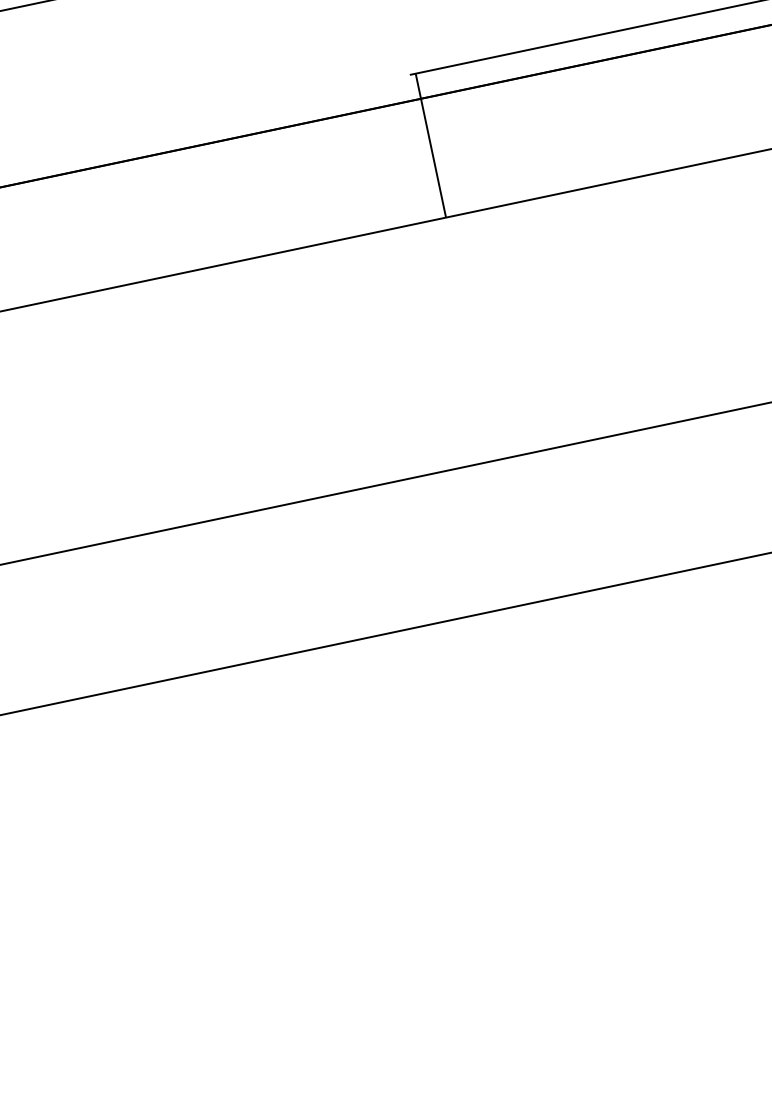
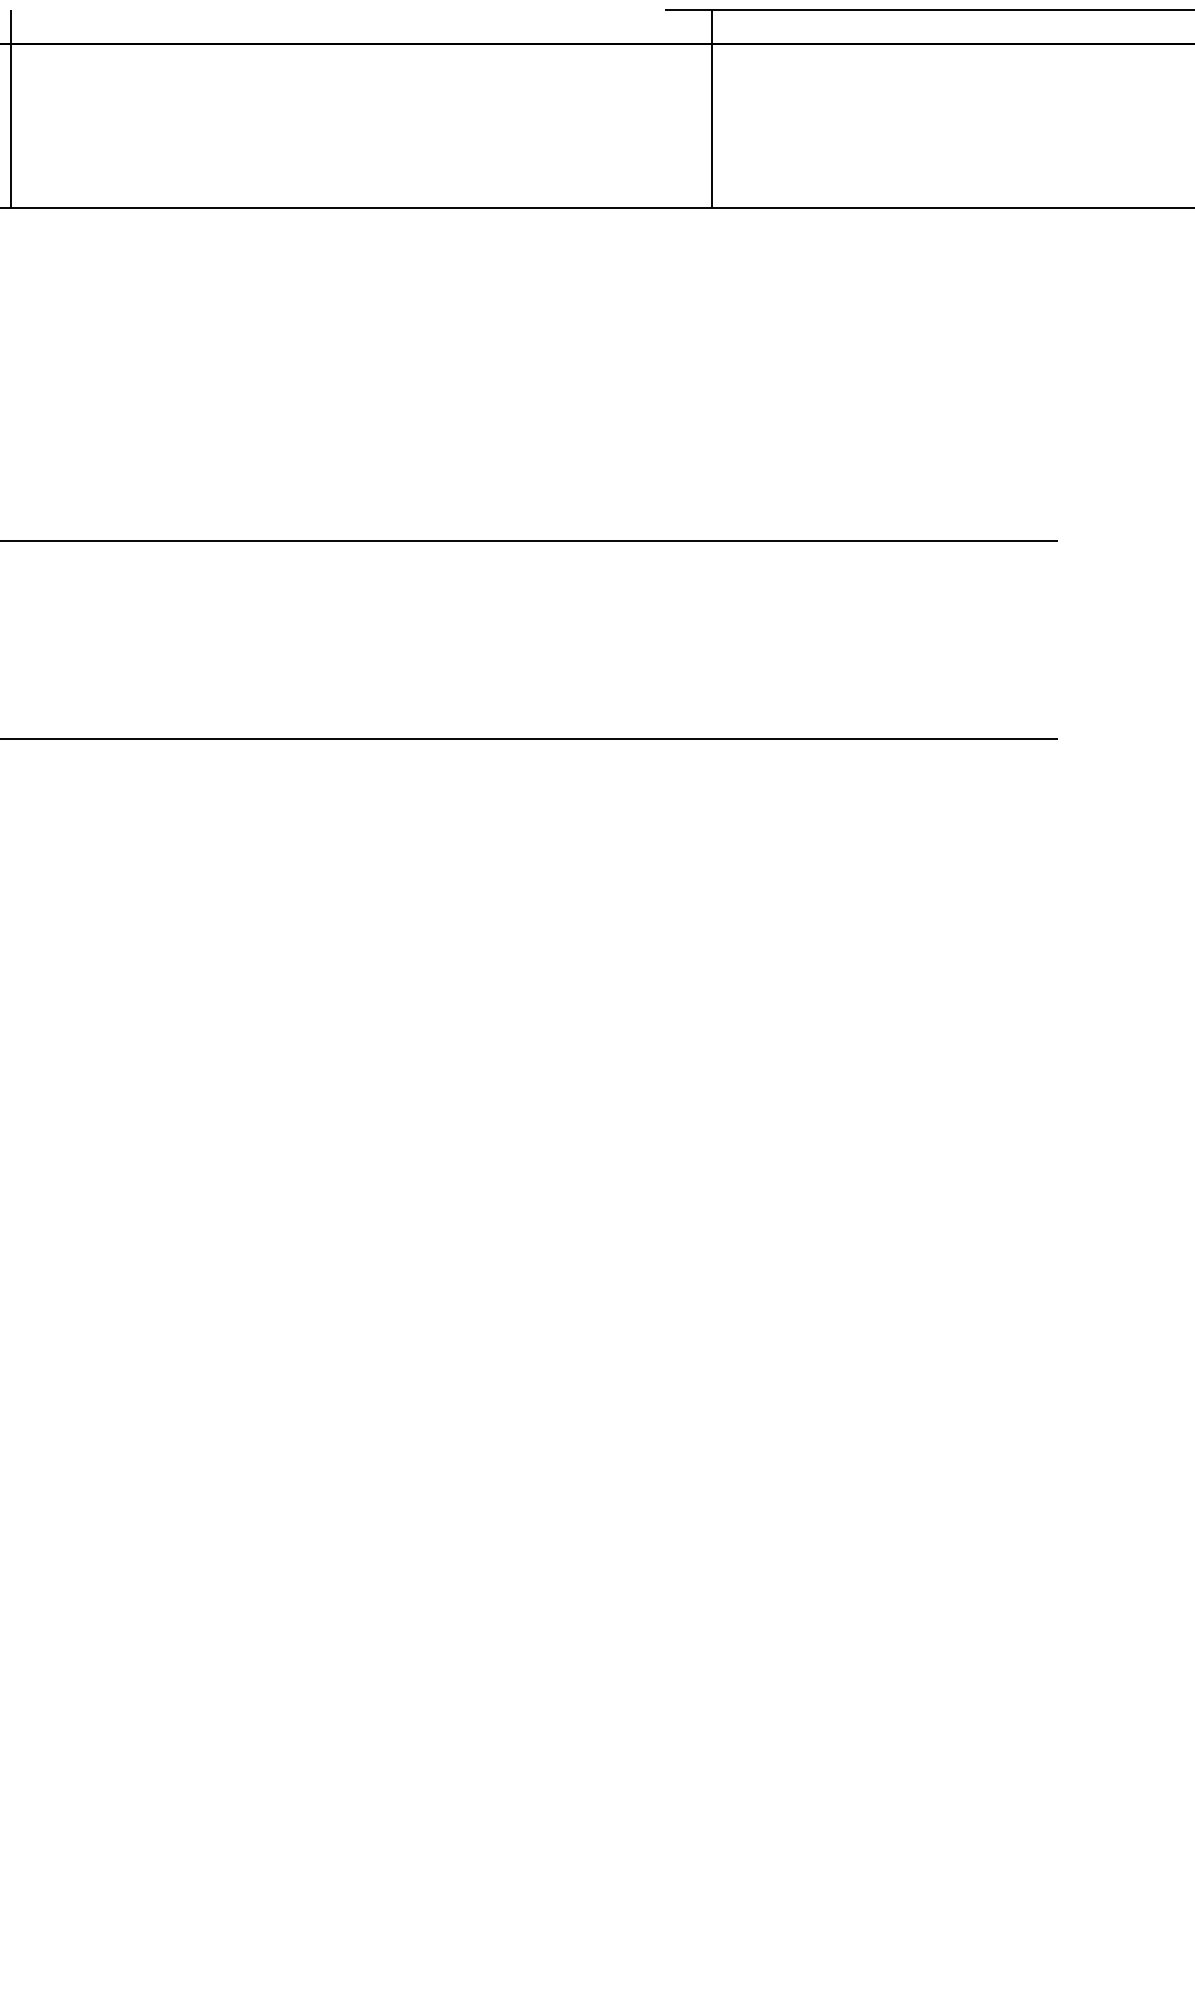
line: (430, 145) -> (711, 108), moved

